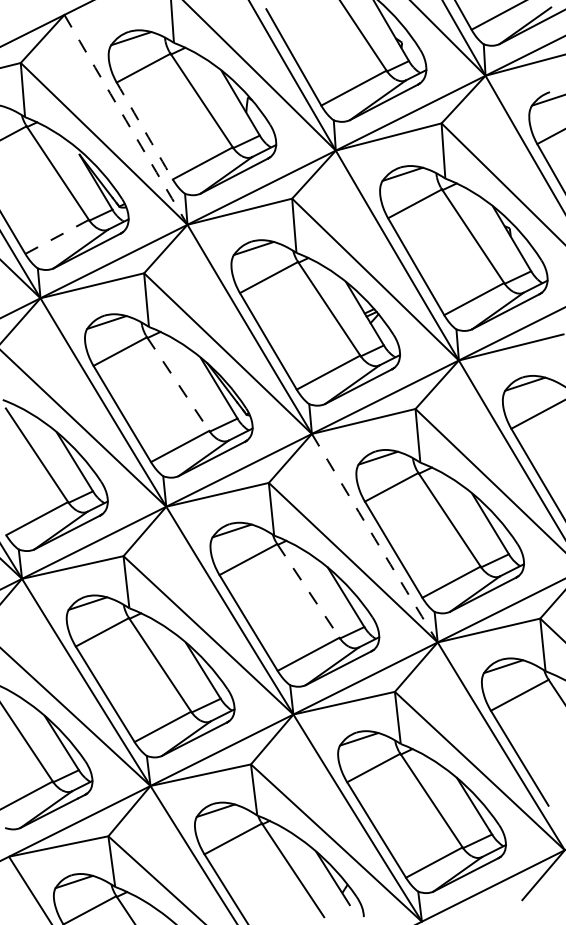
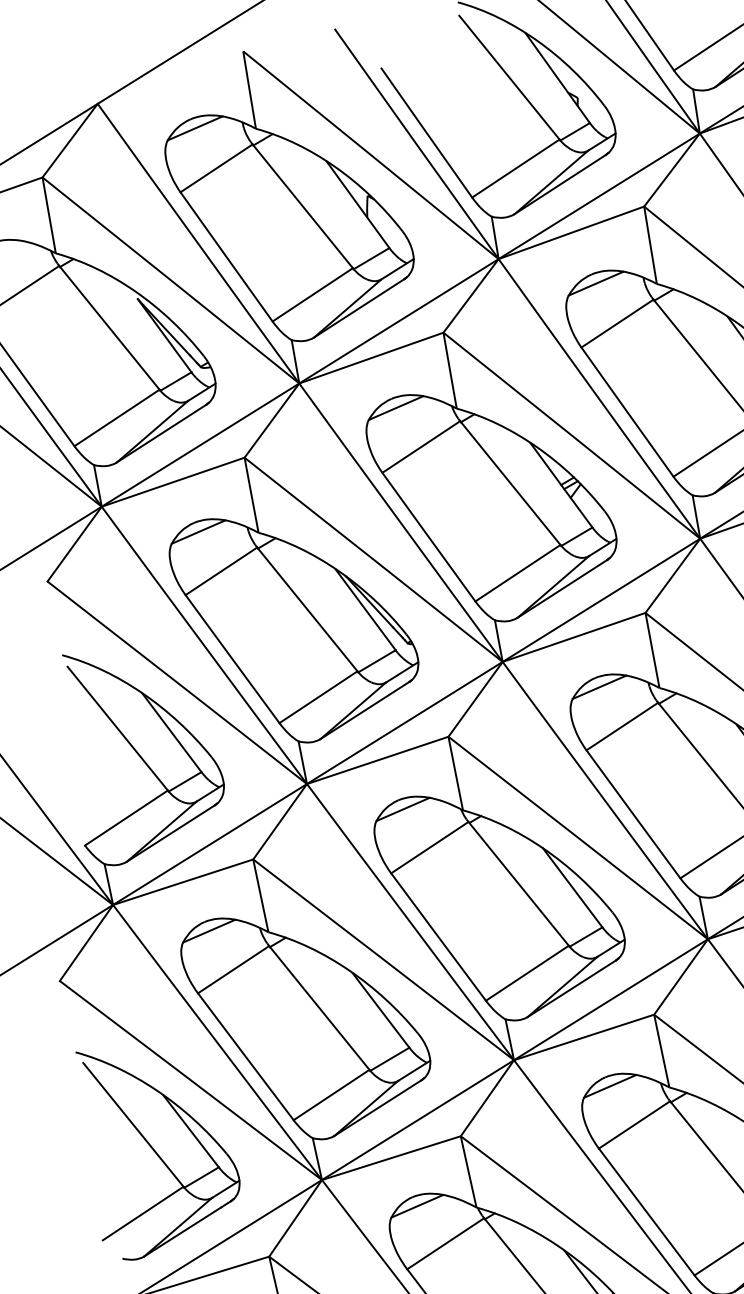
arc: (125, 119) -> (197, 243), dashed -> solid
arc: (144, 131) -> (226, 257), dashed -> solid
line: (56, 237) -> (116, 418), dashed -> solid
line: (178, 384) -> (307, 609), dashed -> solid
arc: (374, 538) -> (604, 801), dashed -> solid
line: (308, 591) -> (518, 884), dashed -> solid

